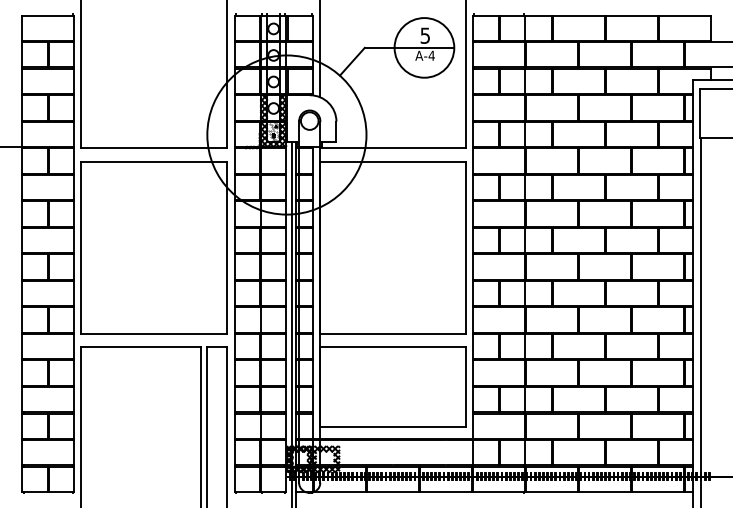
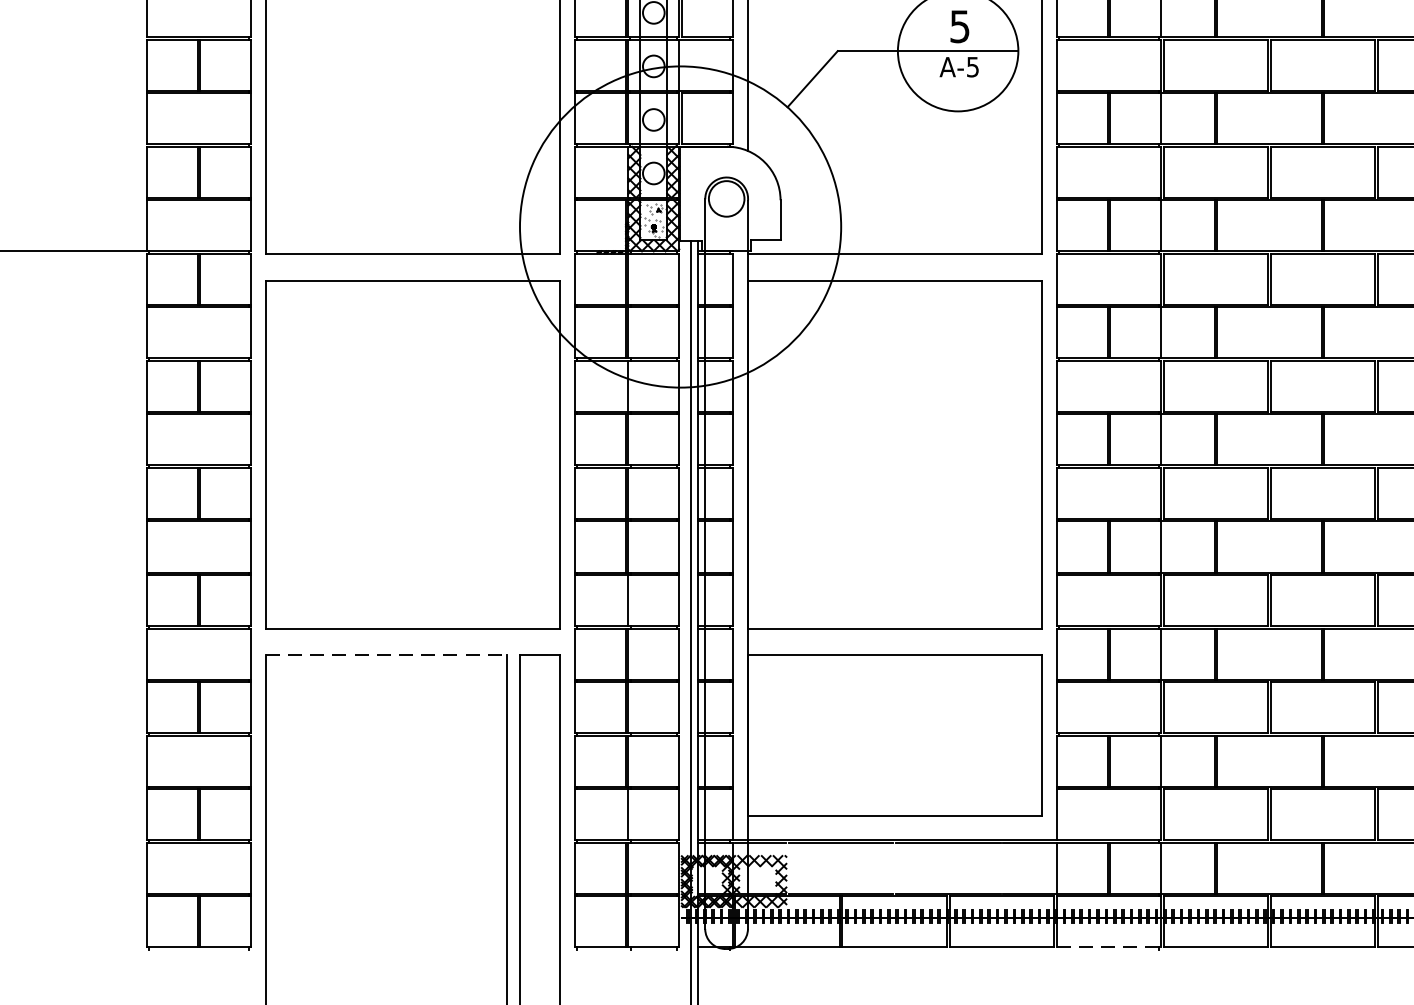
text: (431, 55) -> (972, 66), A-4 -> A-5
line: (141, 347) -> (387, 655), solid -> dashed
line: (499, 491) -> (1109, 946), solid -> dashed

